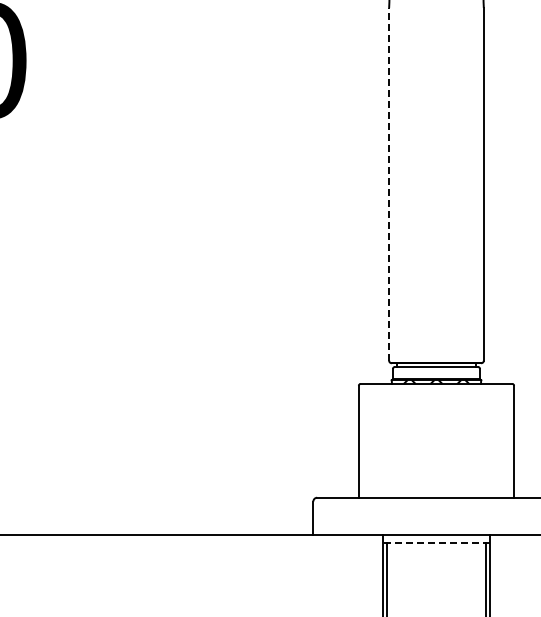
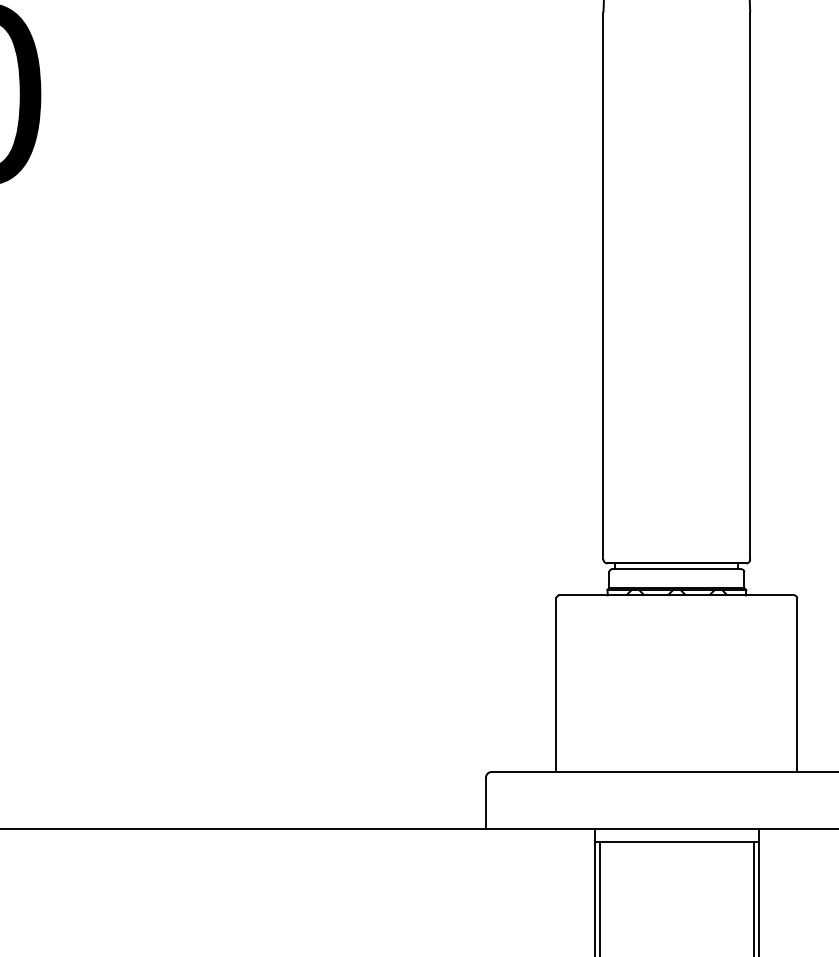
line: (389, 183) -> (603, 284), dashed -> solid
line: (435, 542) -> (675, 841), dashed -> solid

